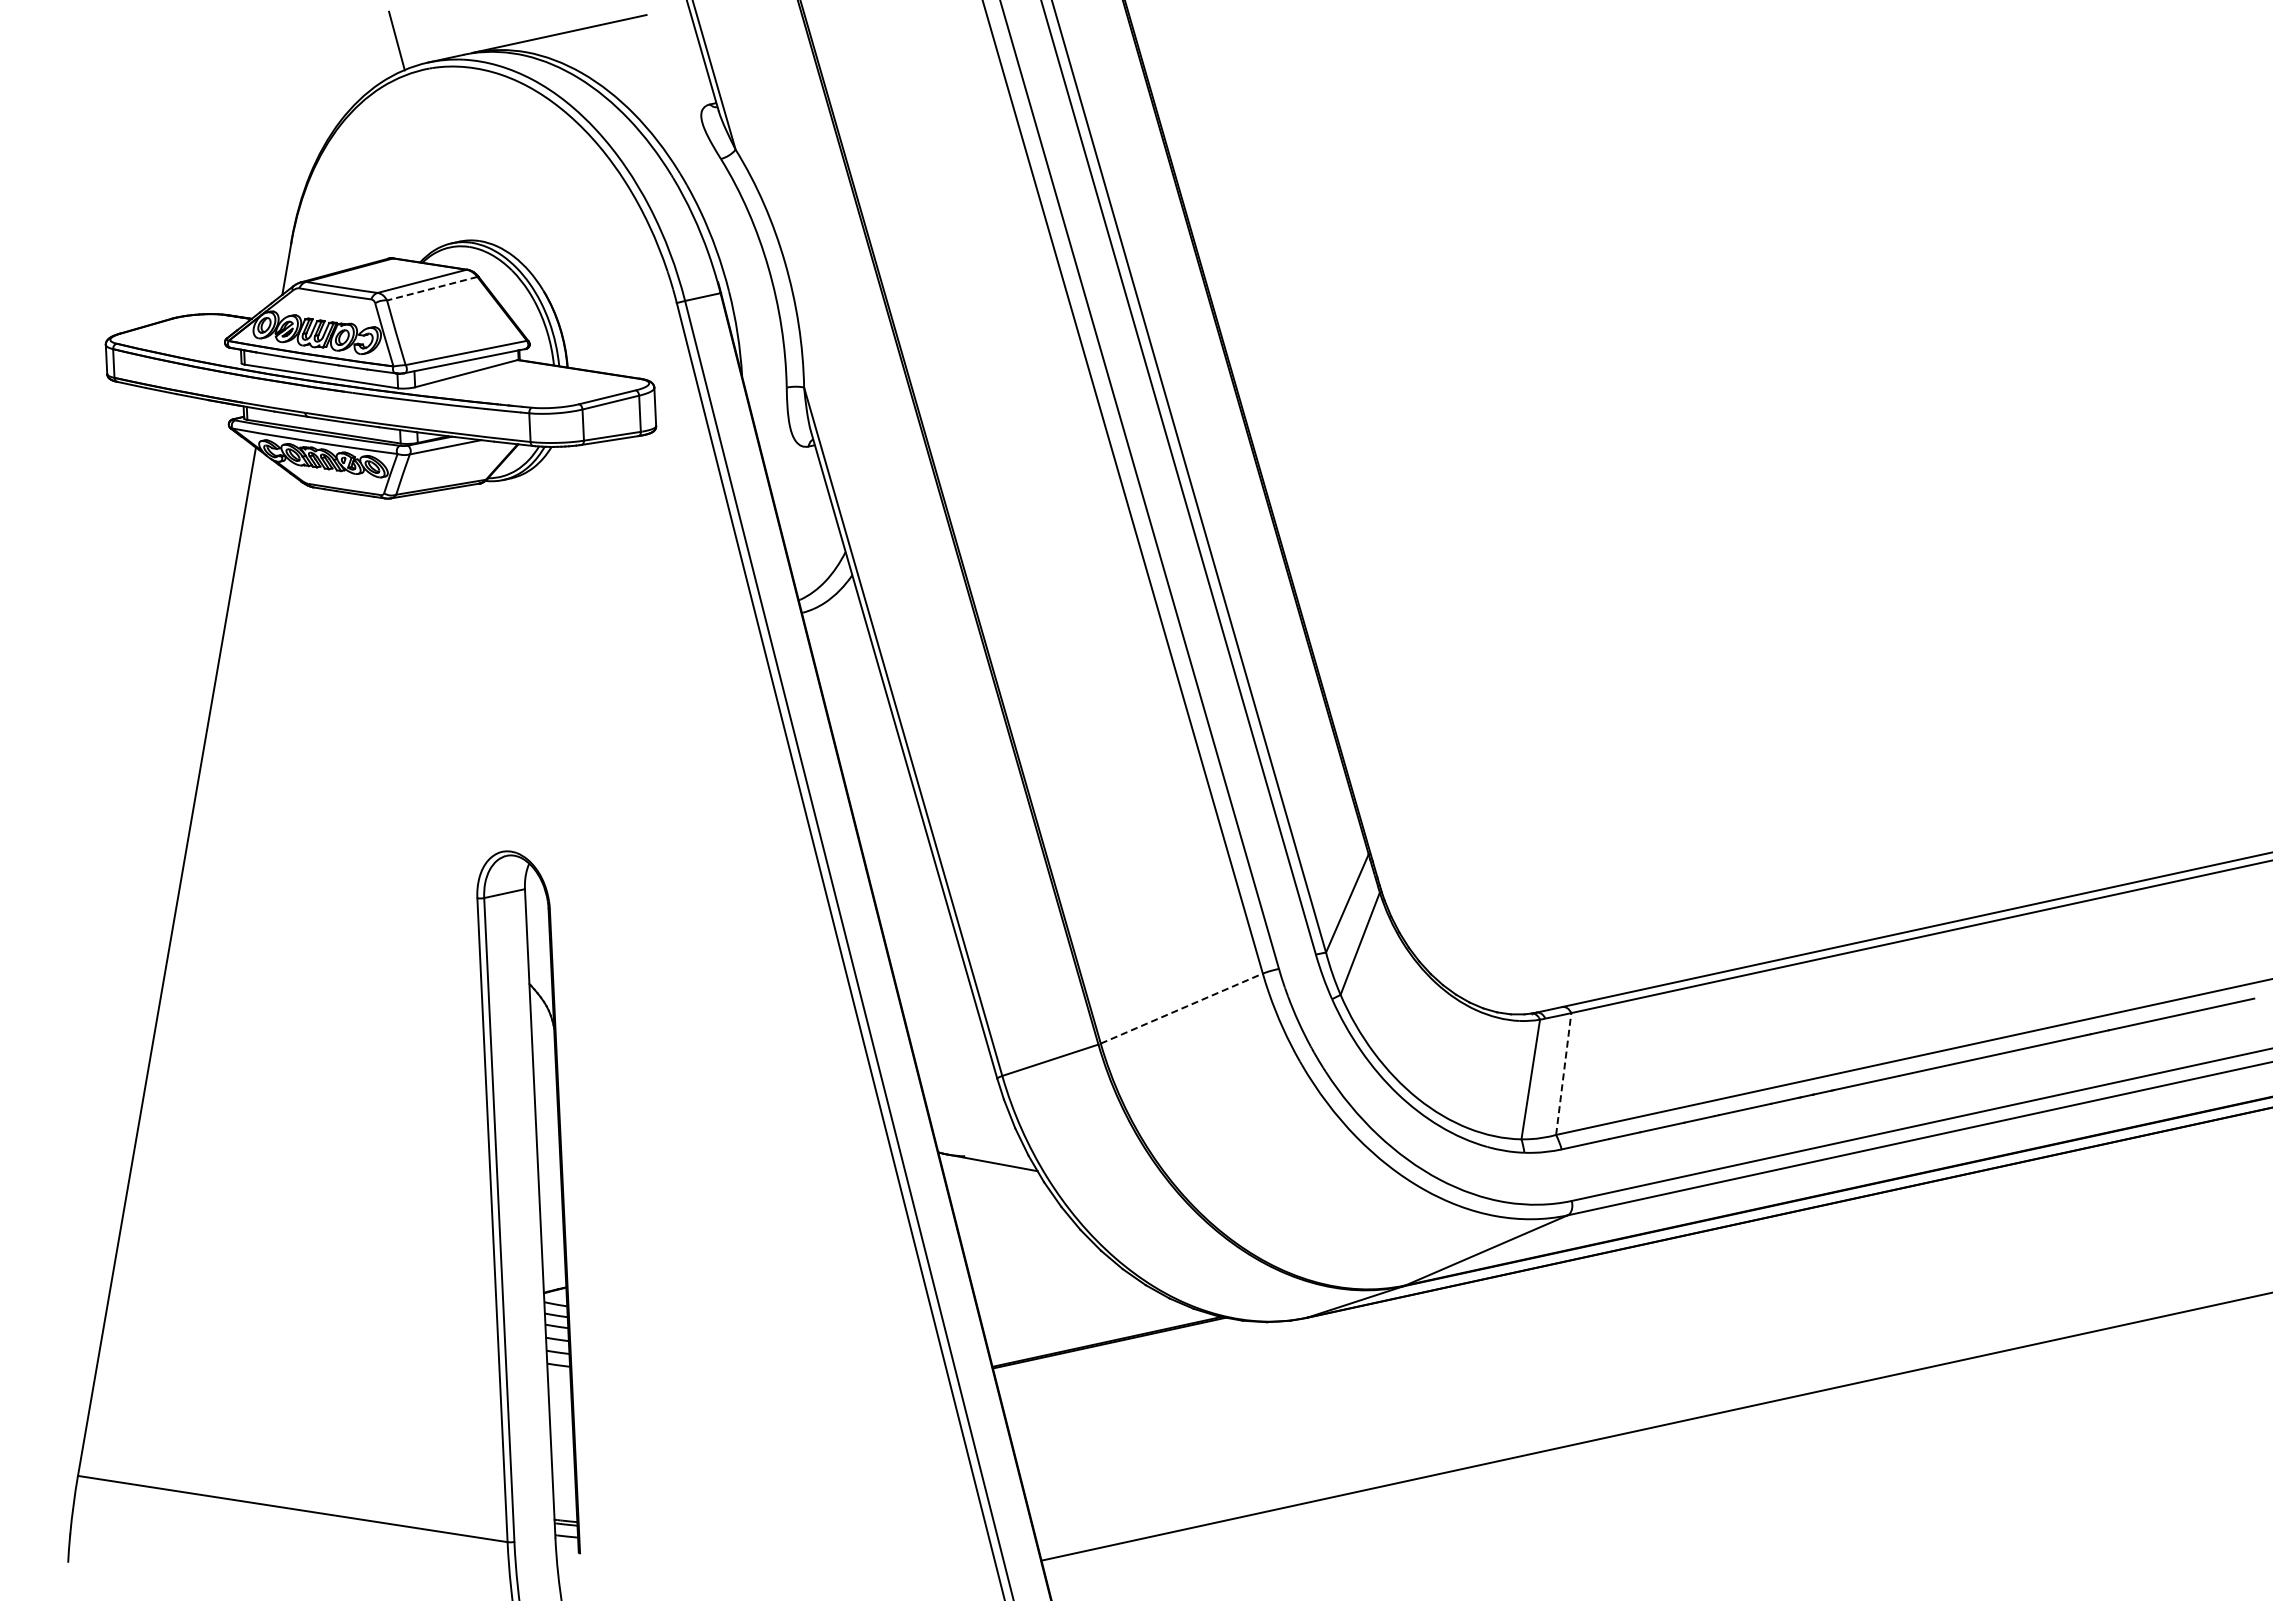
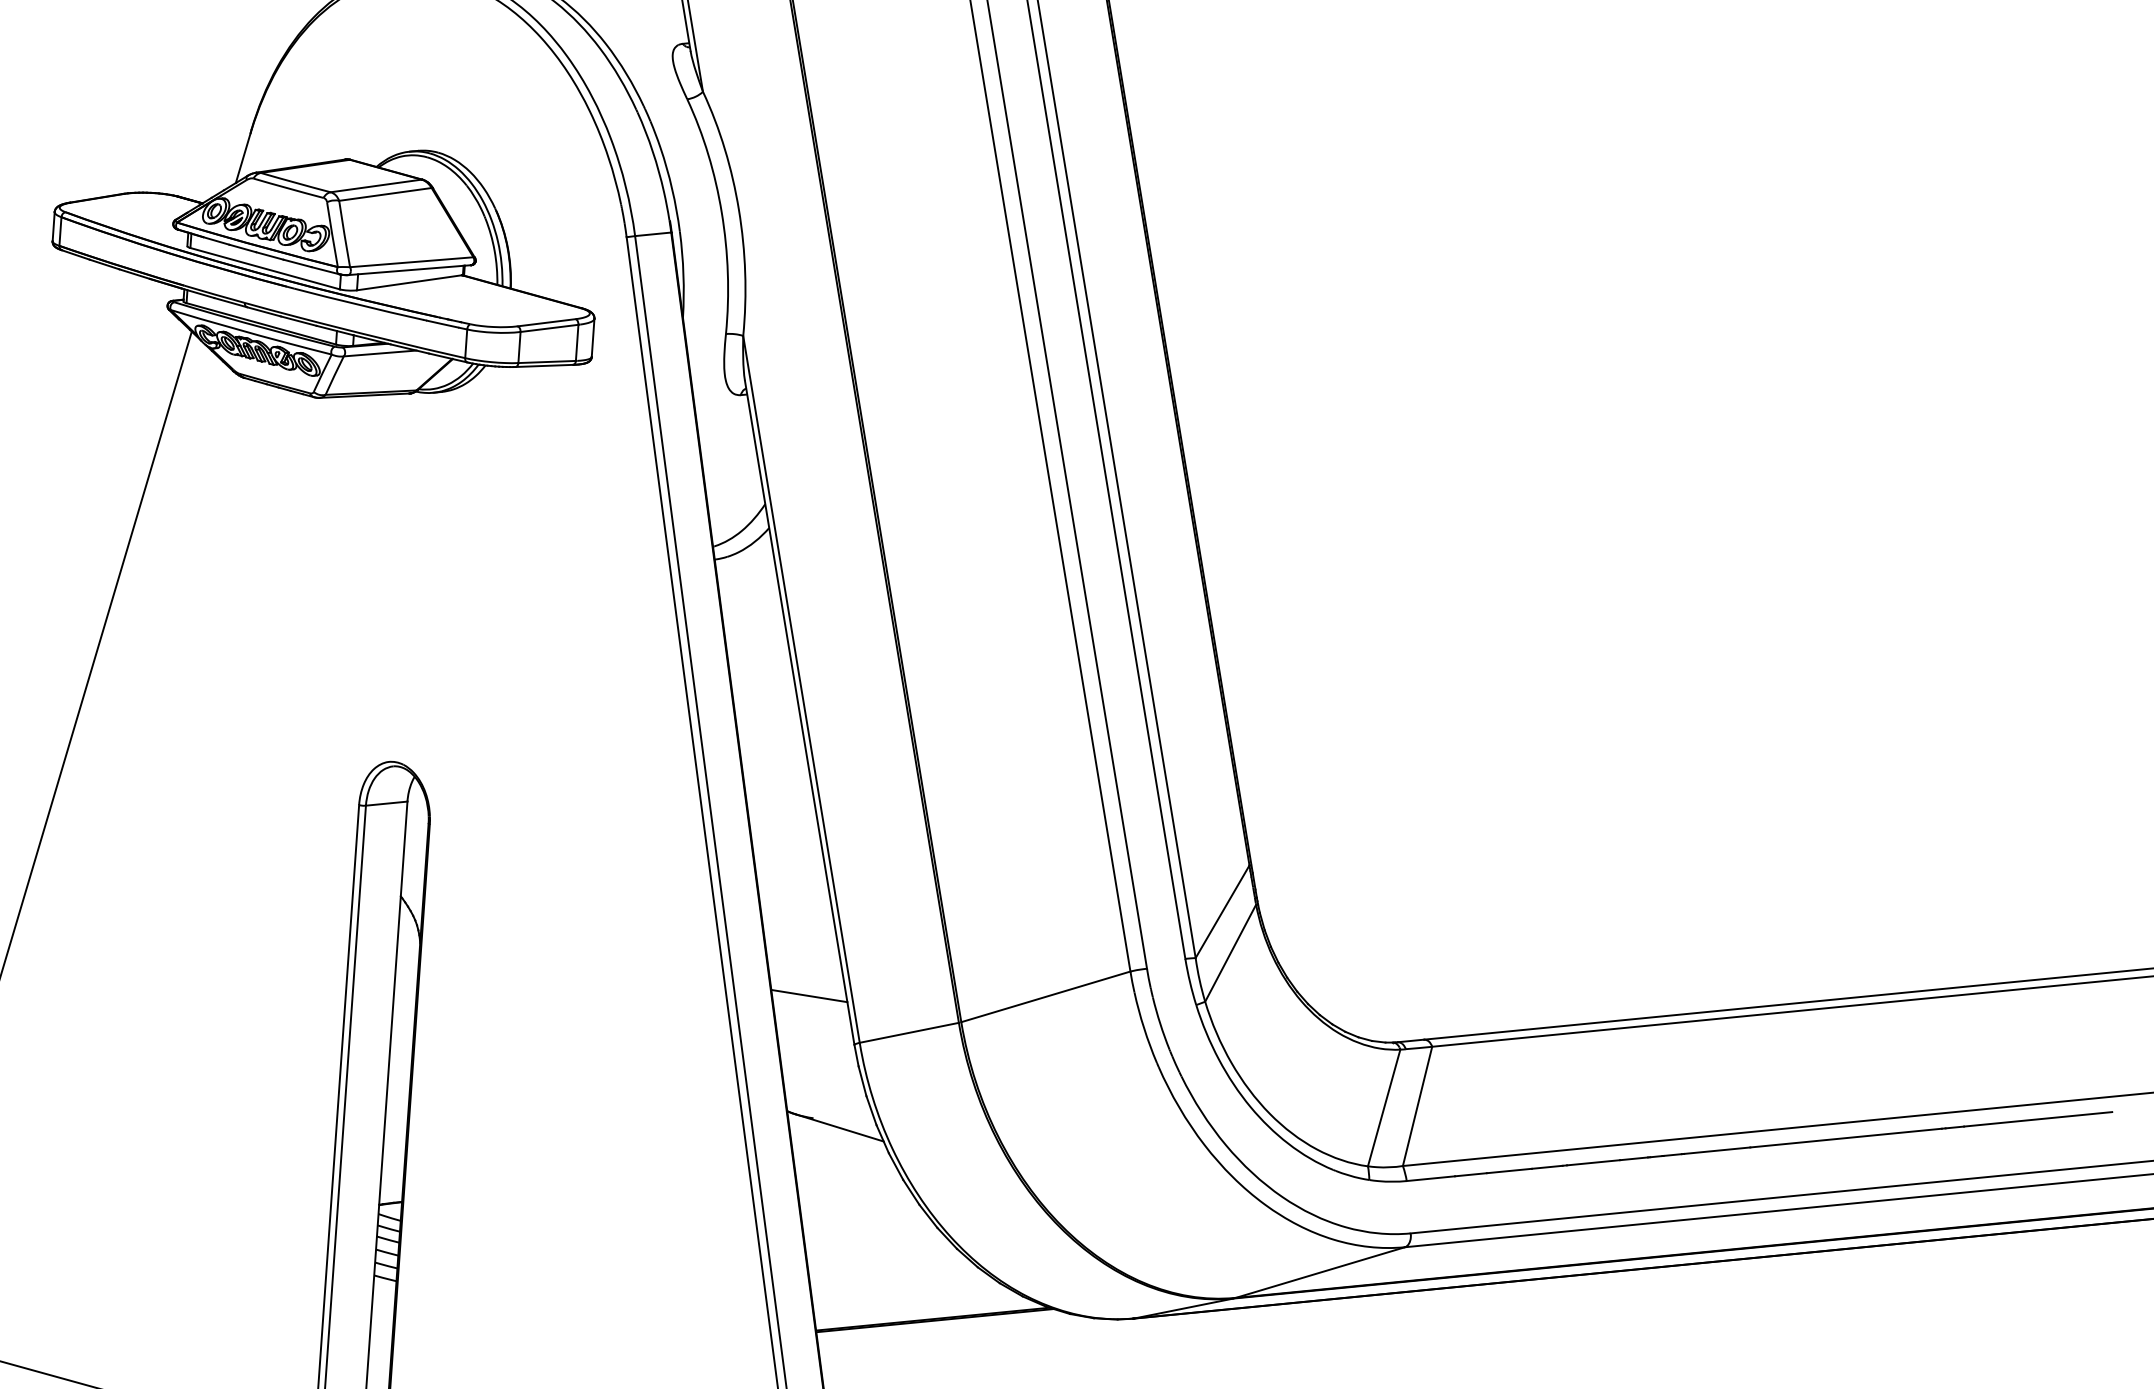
line: (432, 288) -> (385, 194), dashed -> solid
line: (1182, 1008) -> (1046, 996), dashed -> solid
line: (946, 1035) -> (809, 996), added
line: (1563, 1073) -> (1417, 1105), dashed -> solid

